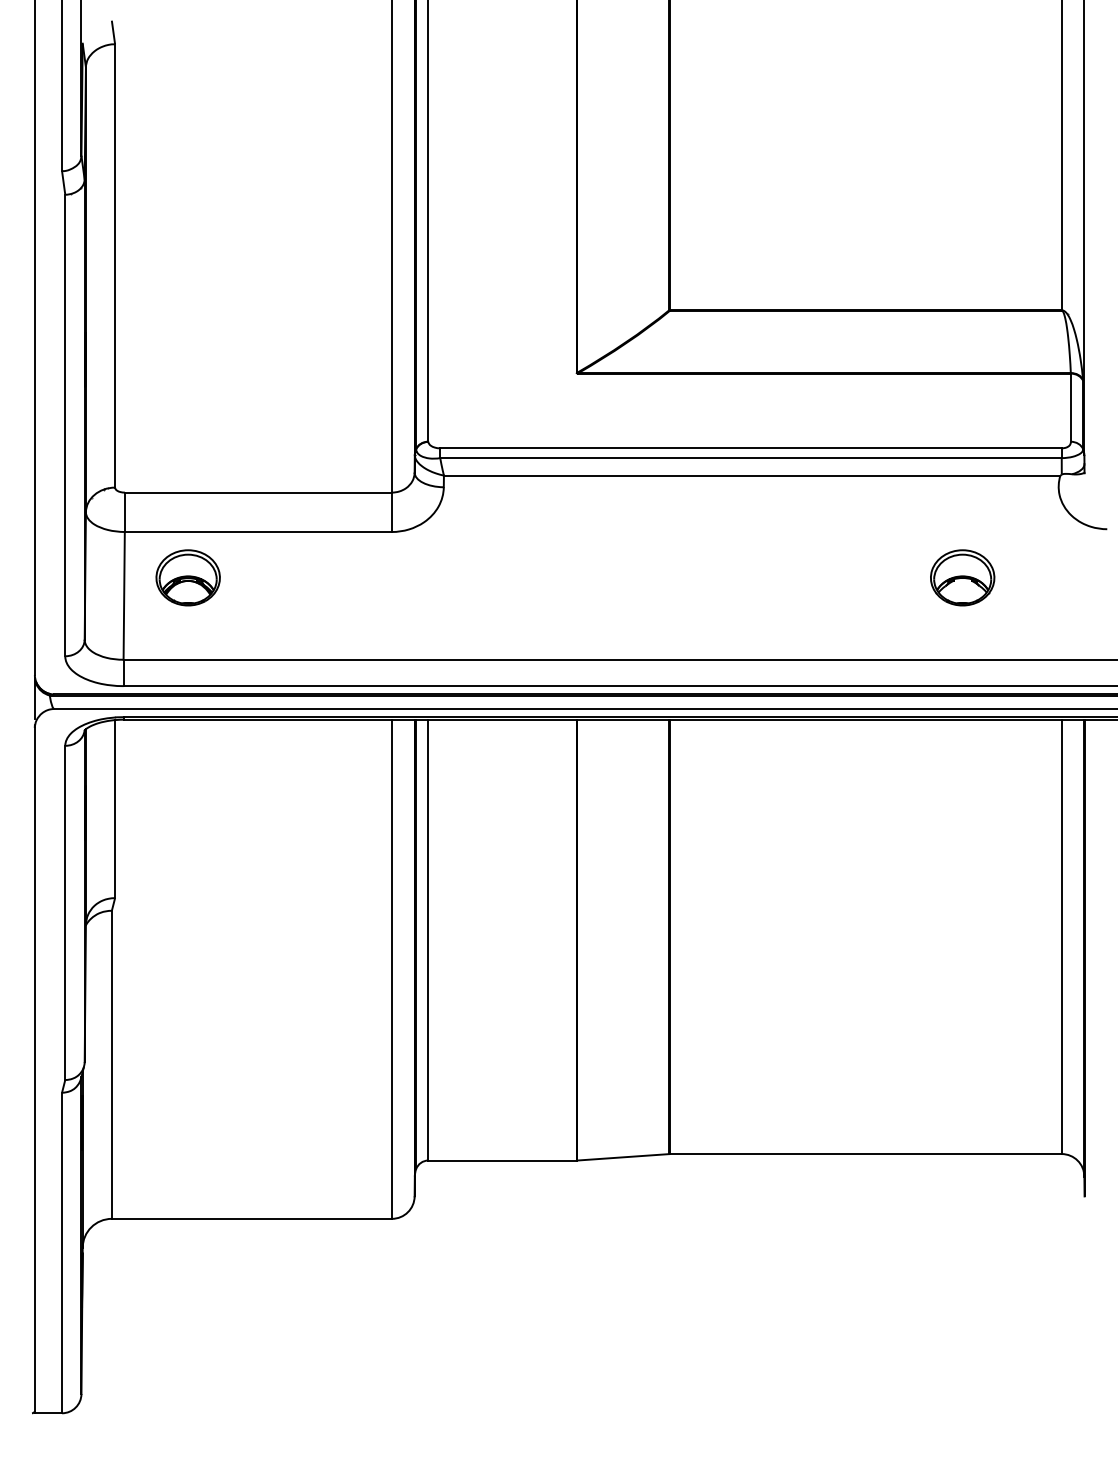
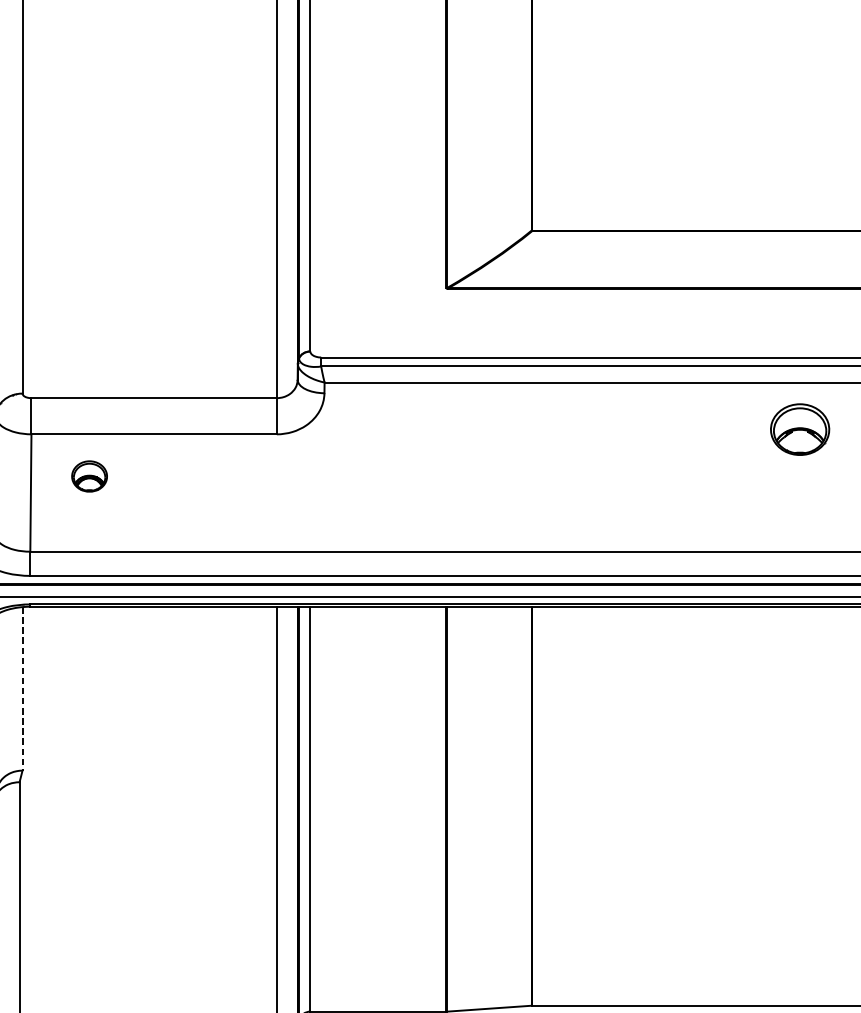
part: (187, 577) -> (89, 476), size x0.6
part: (962, 577) -> (799, 429), moved
line: (115, 809) -> (22, 689), solid -> dashed

